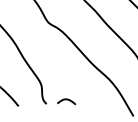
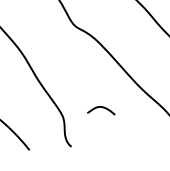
curve: (66, 100) -> (101, 108), moved

